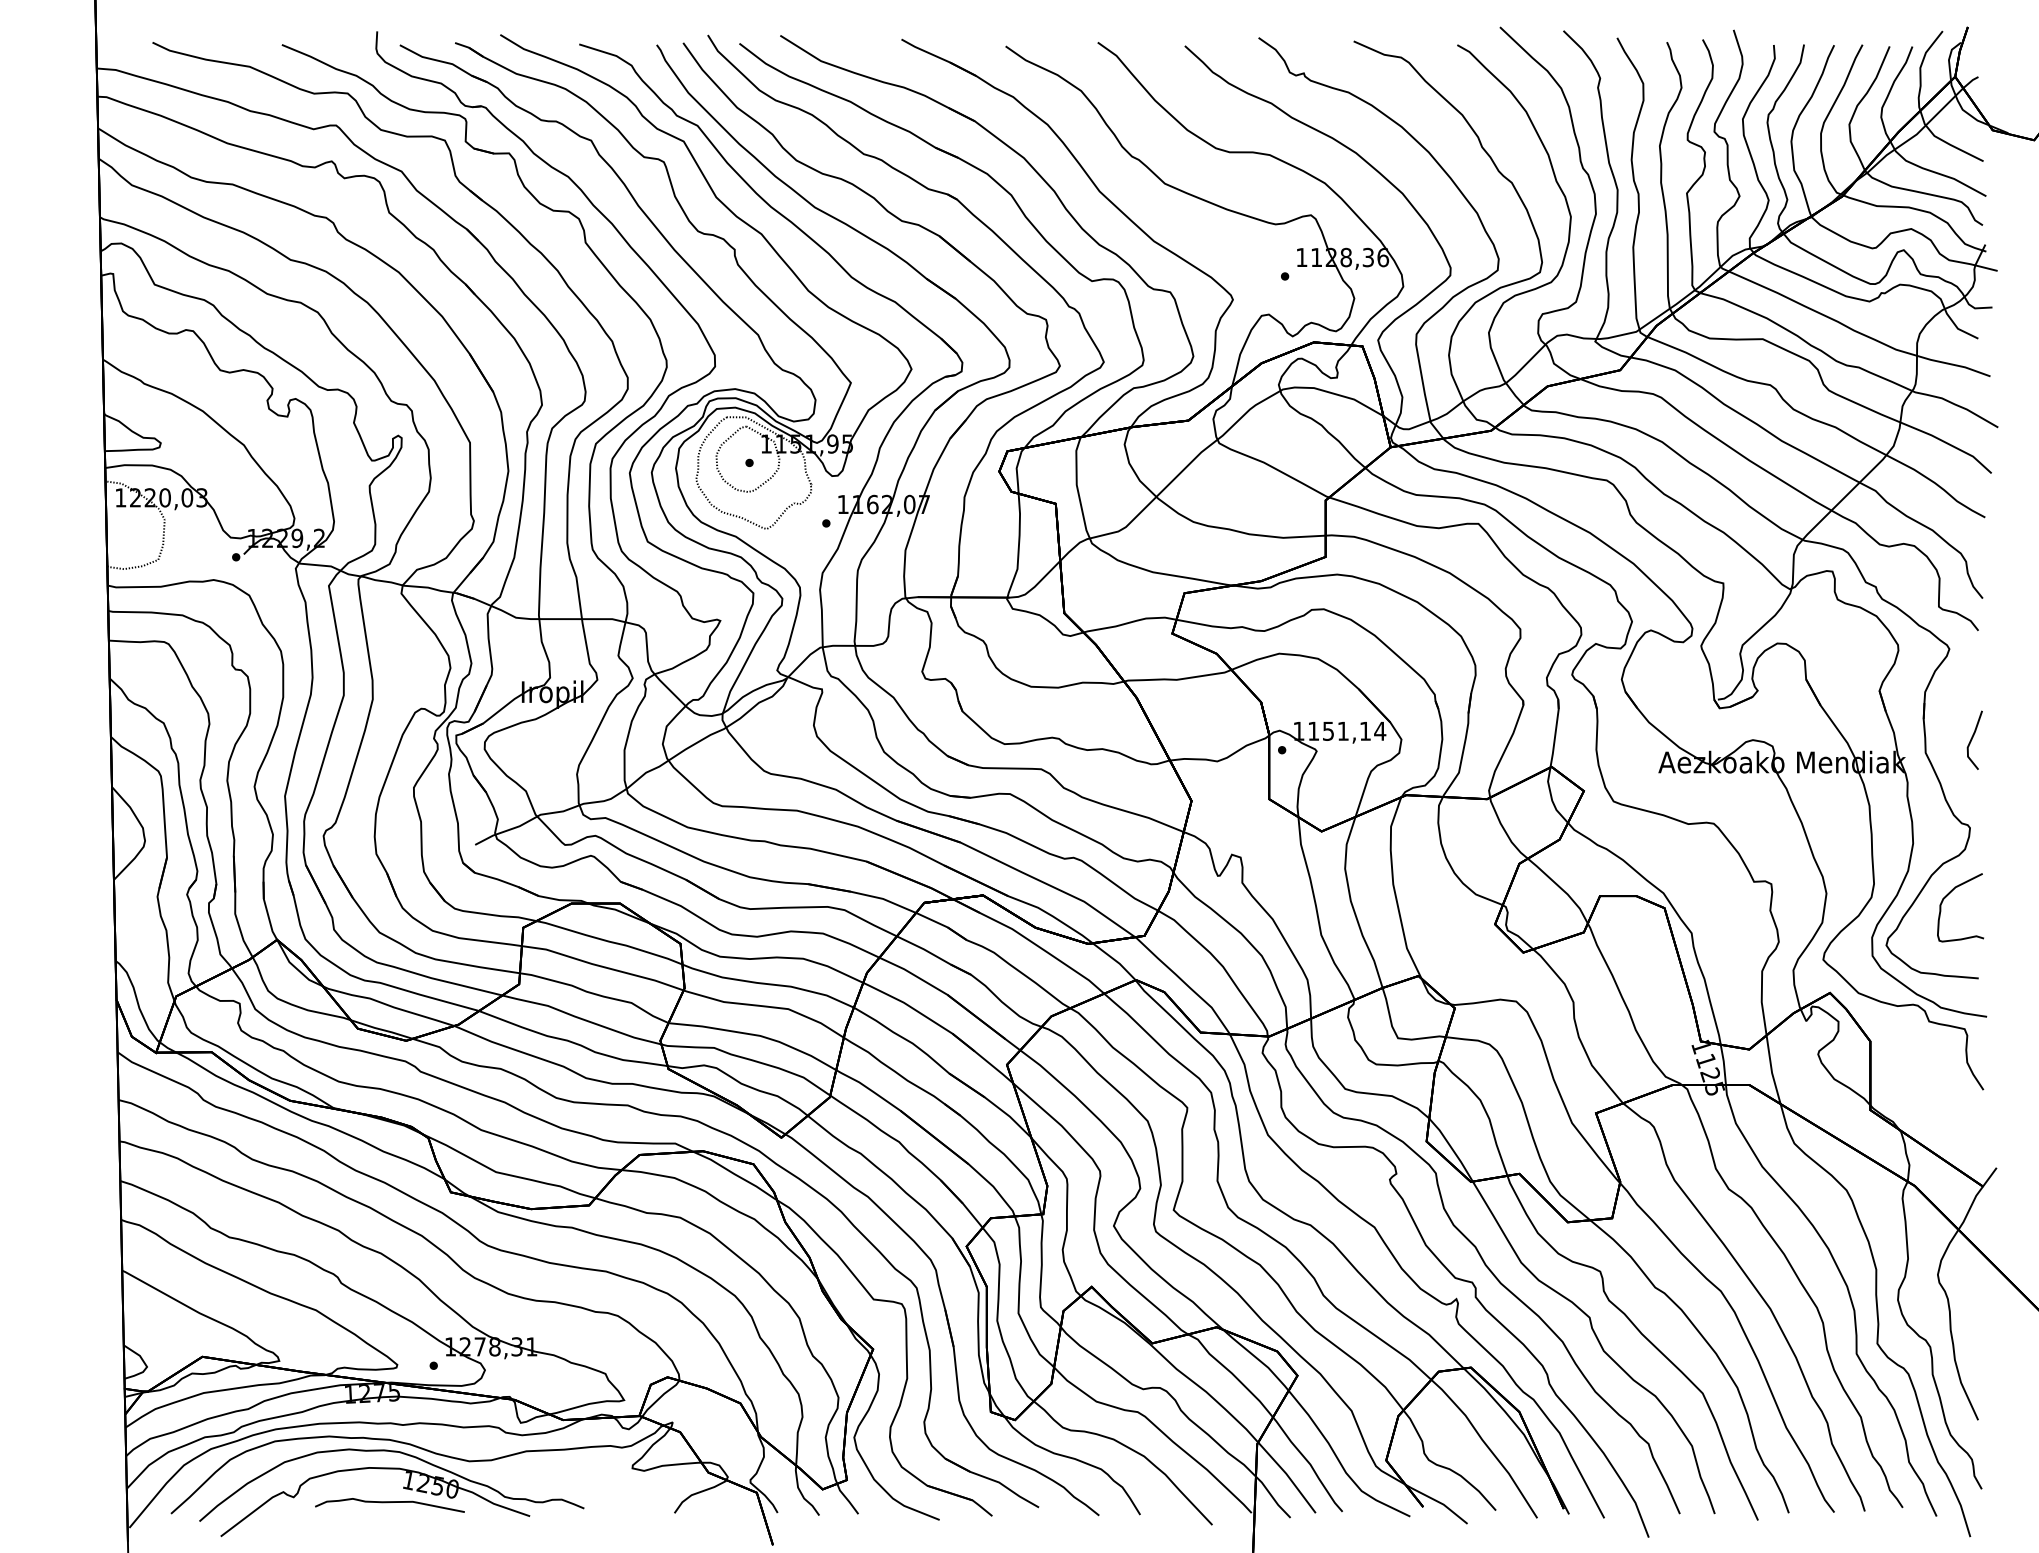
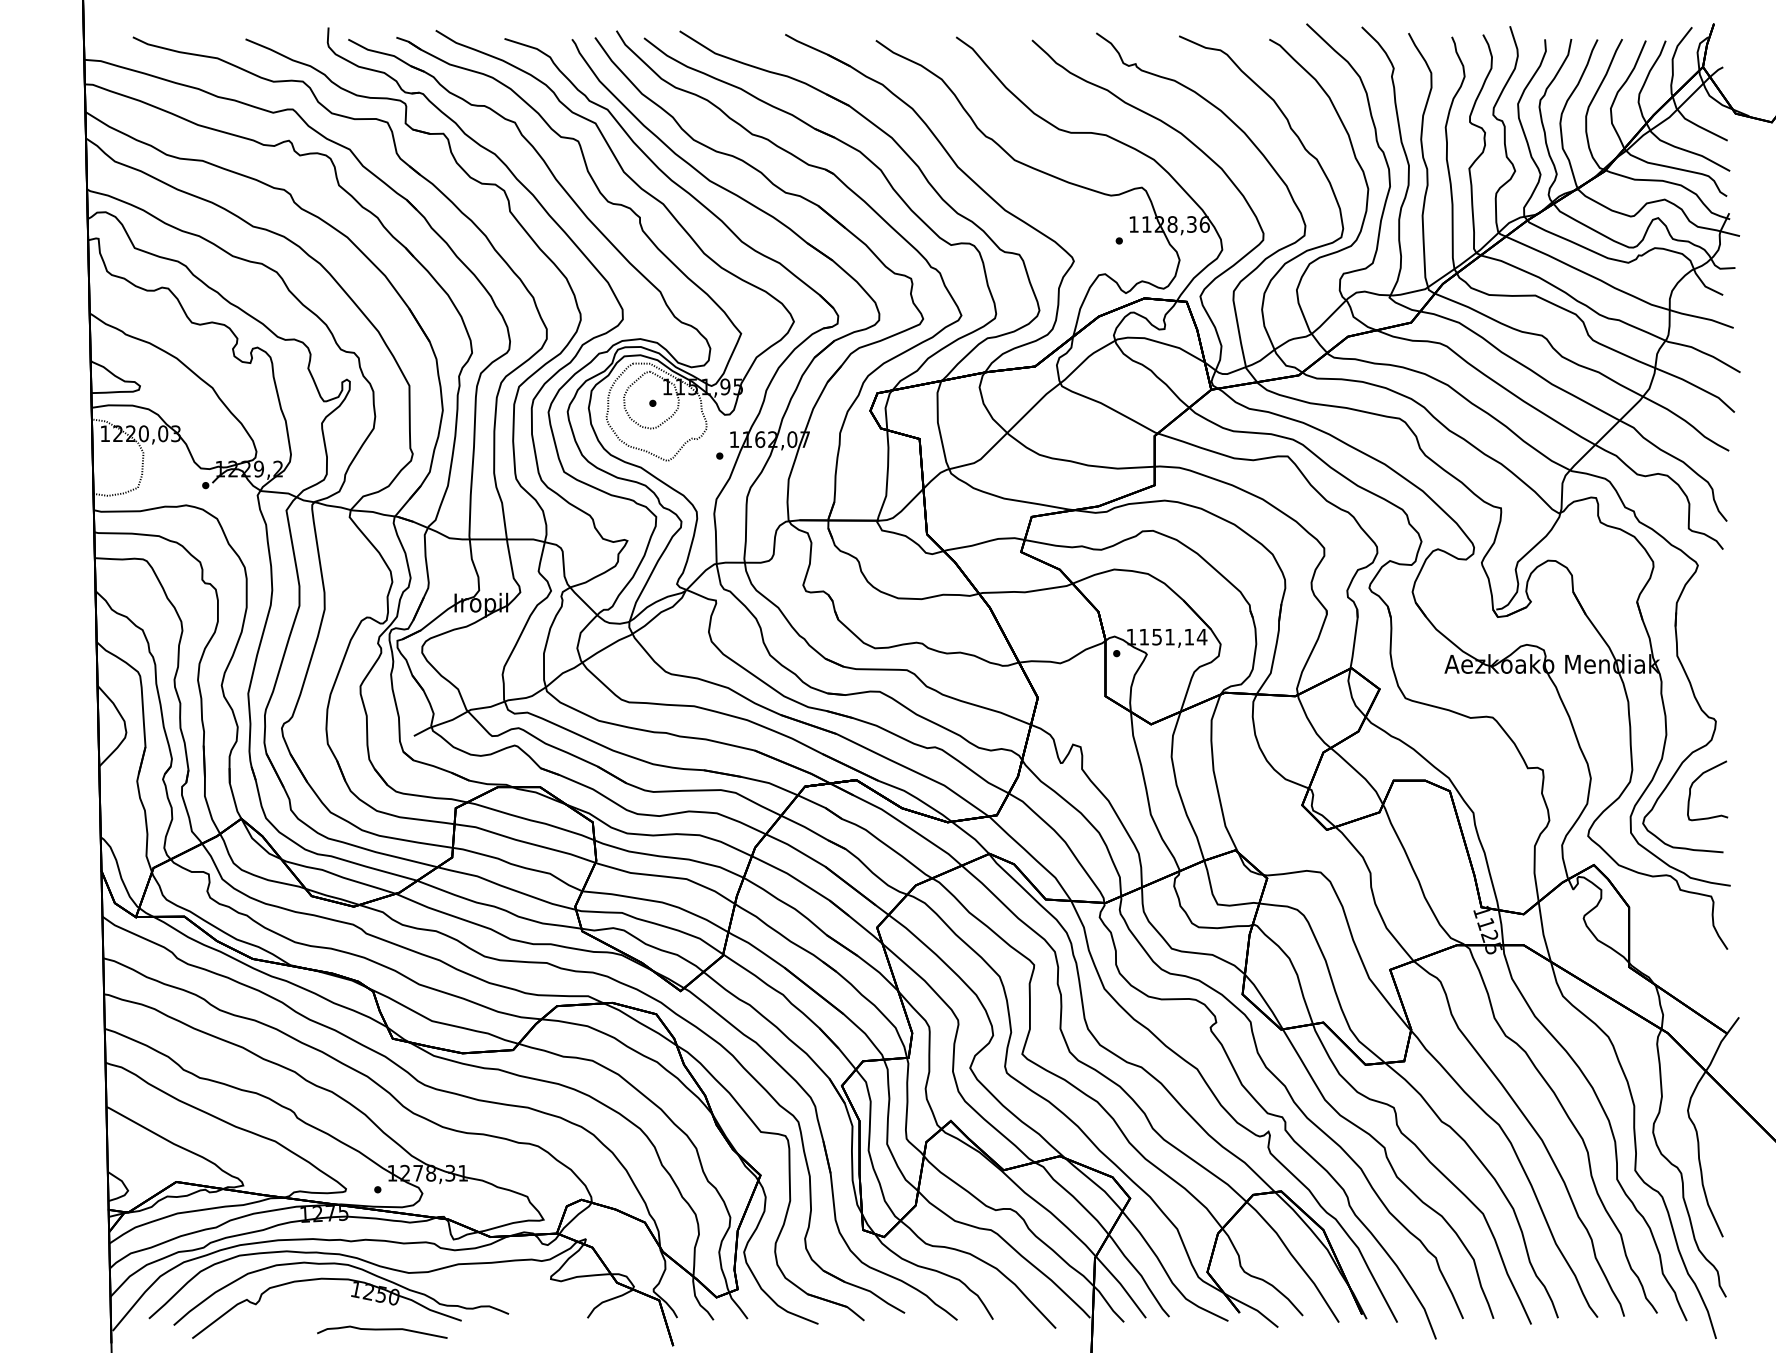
line: (1972, 739) -> (1718, 644), removed
curve: (388, 1503) -> (381, 1330), moved

